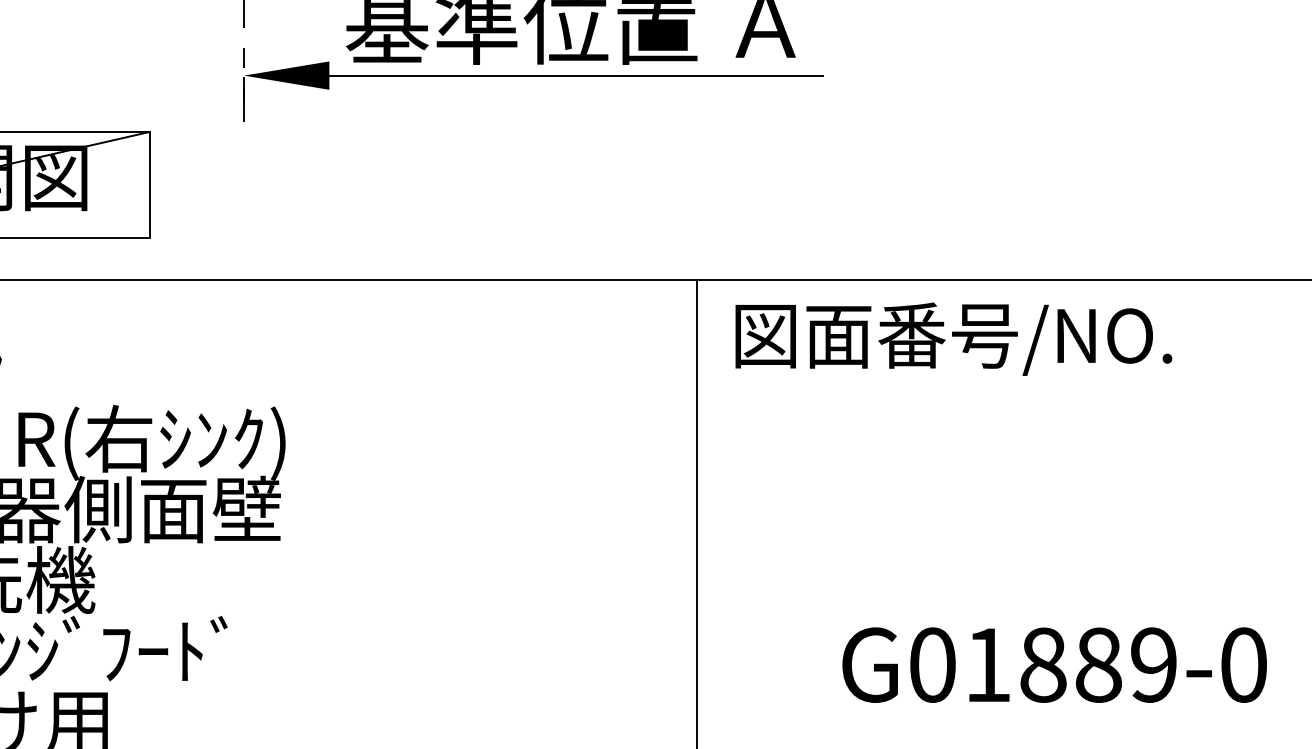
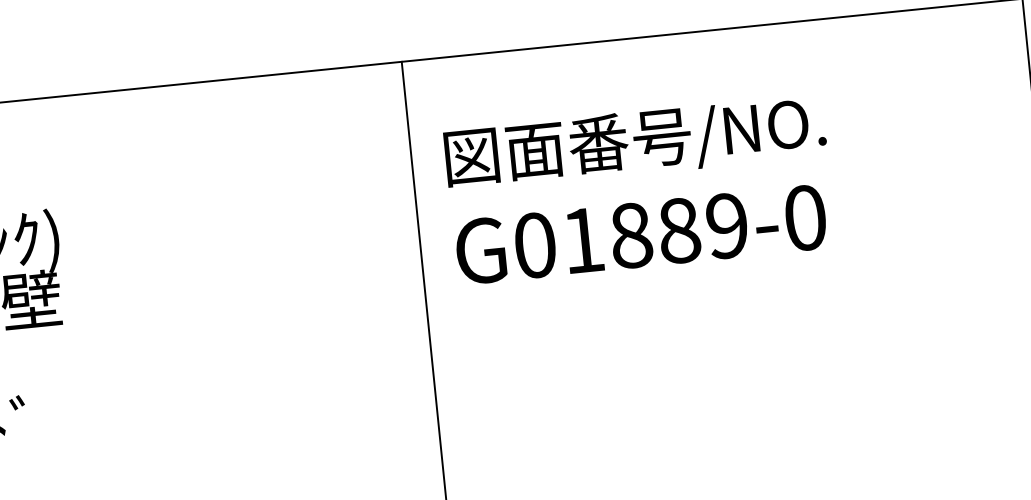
text: (953, 338) -> (635, 142), moved
text: (1054, 664) -> (640, 234), moved

